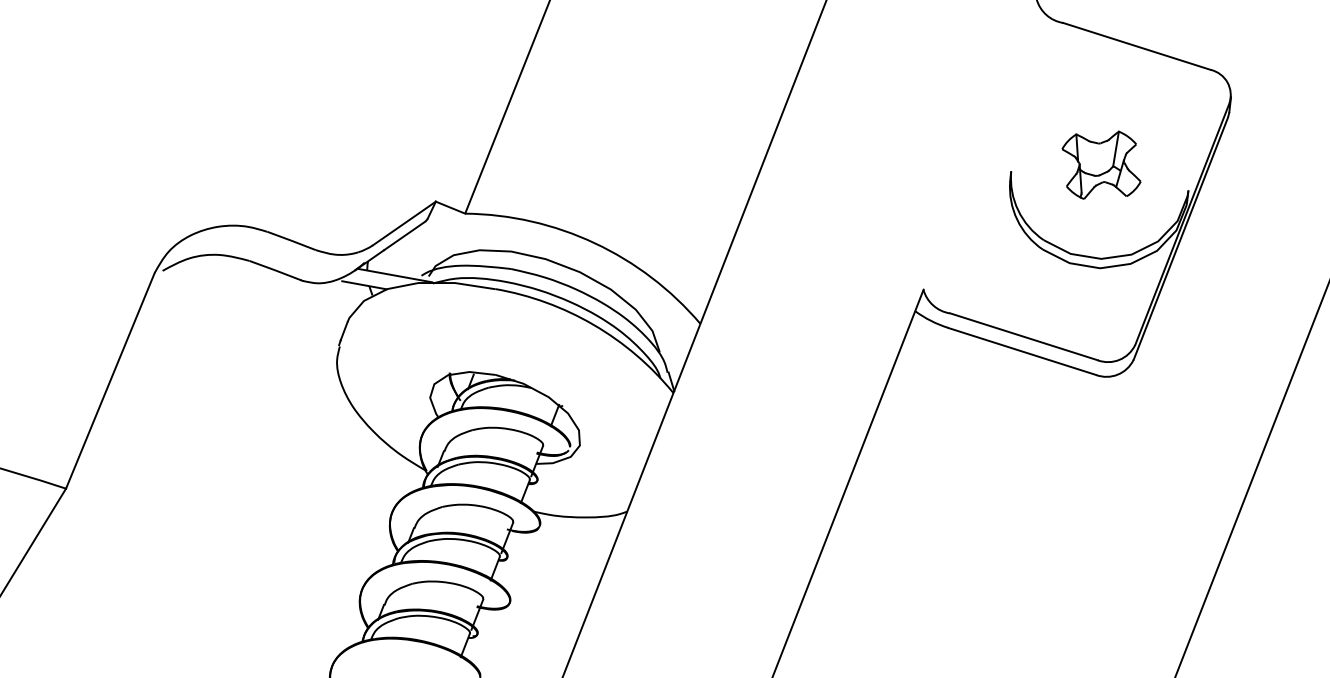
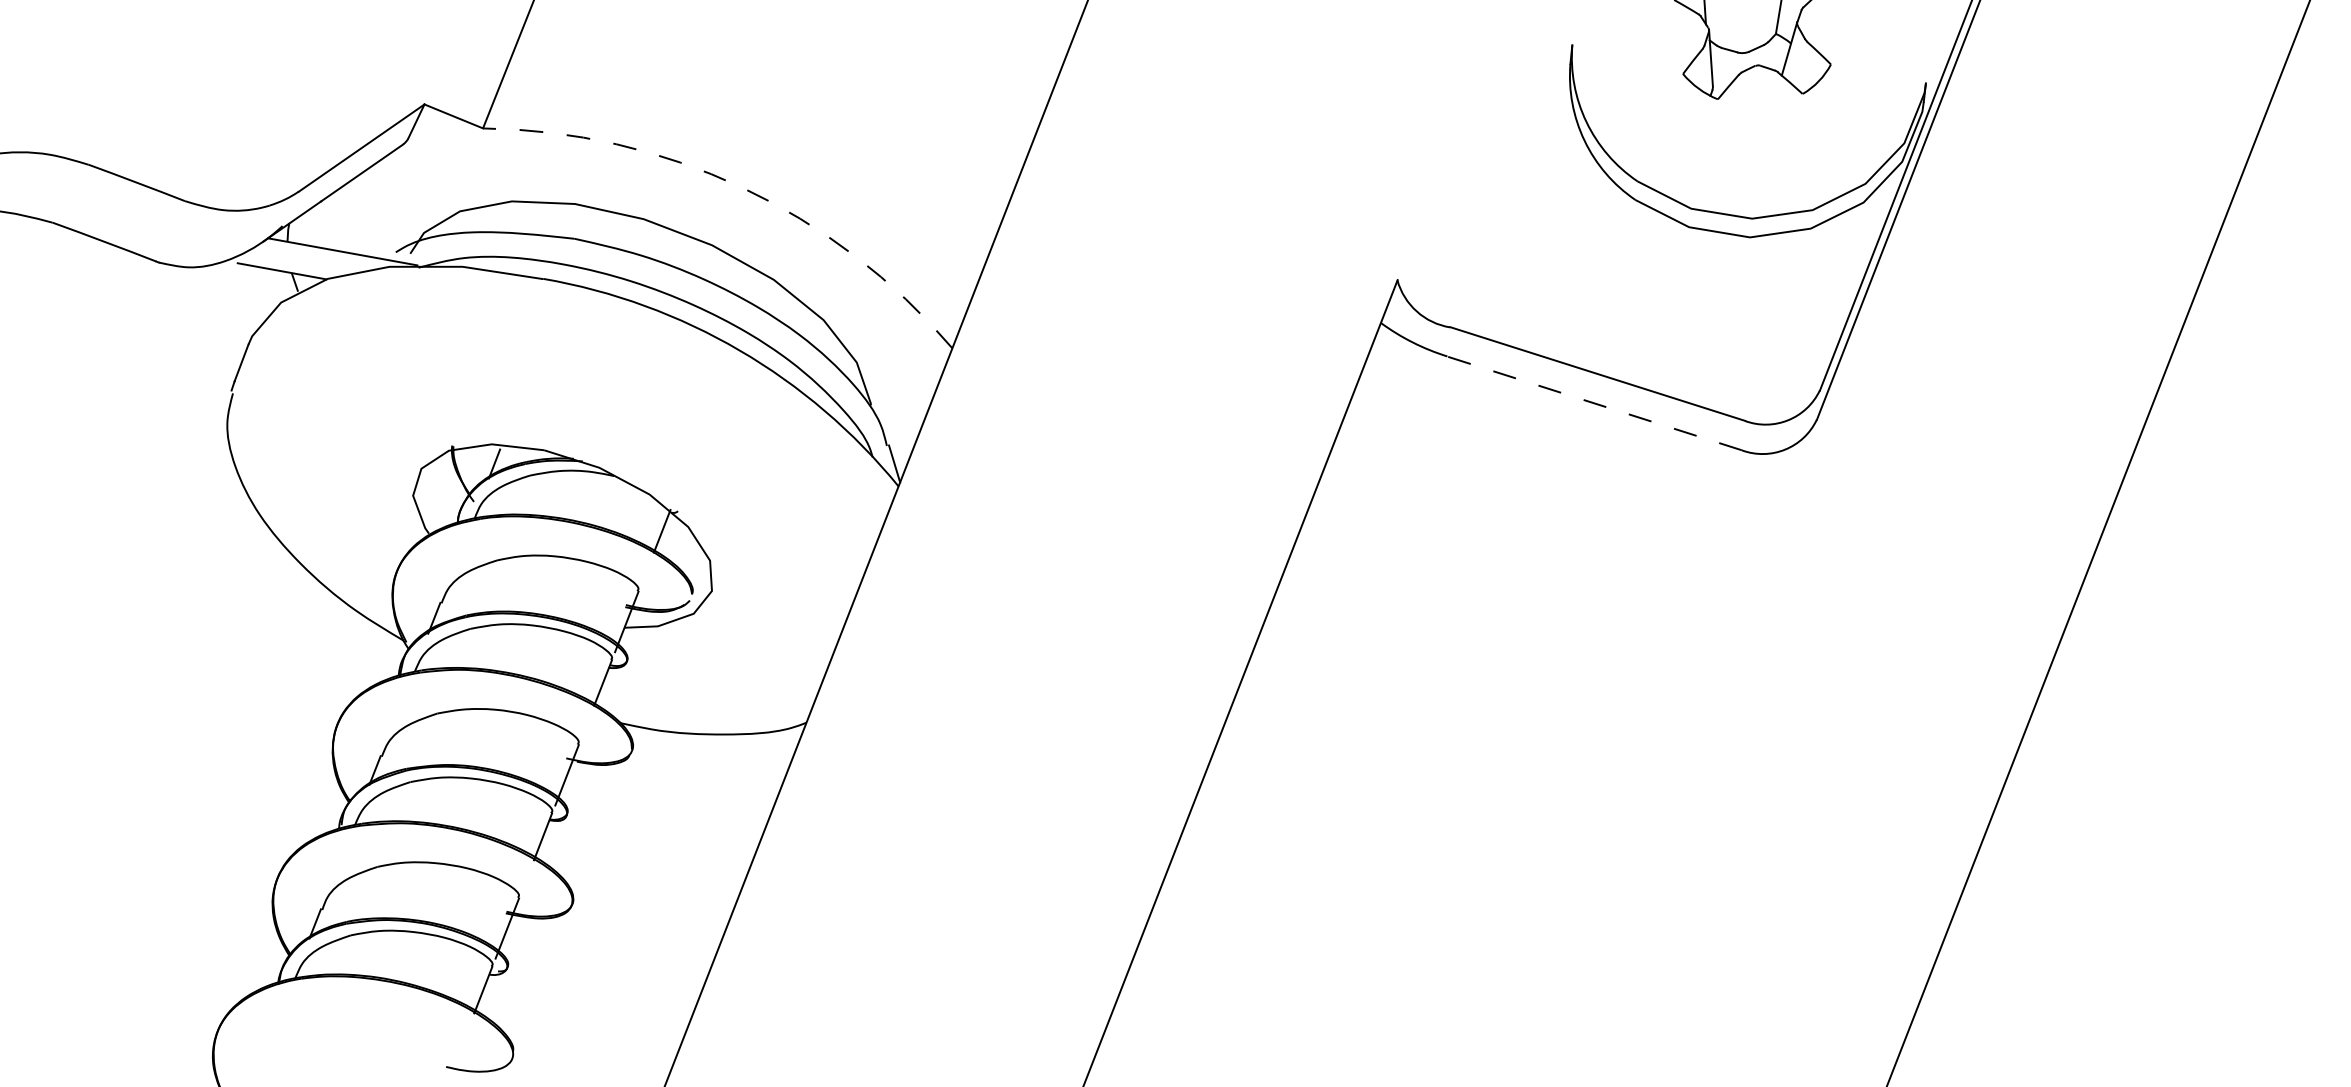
arc: (594, 243) -> (741, 187), solid -> dashed
line: (1021, 351) -> (1592, 403), solid -> dashed

